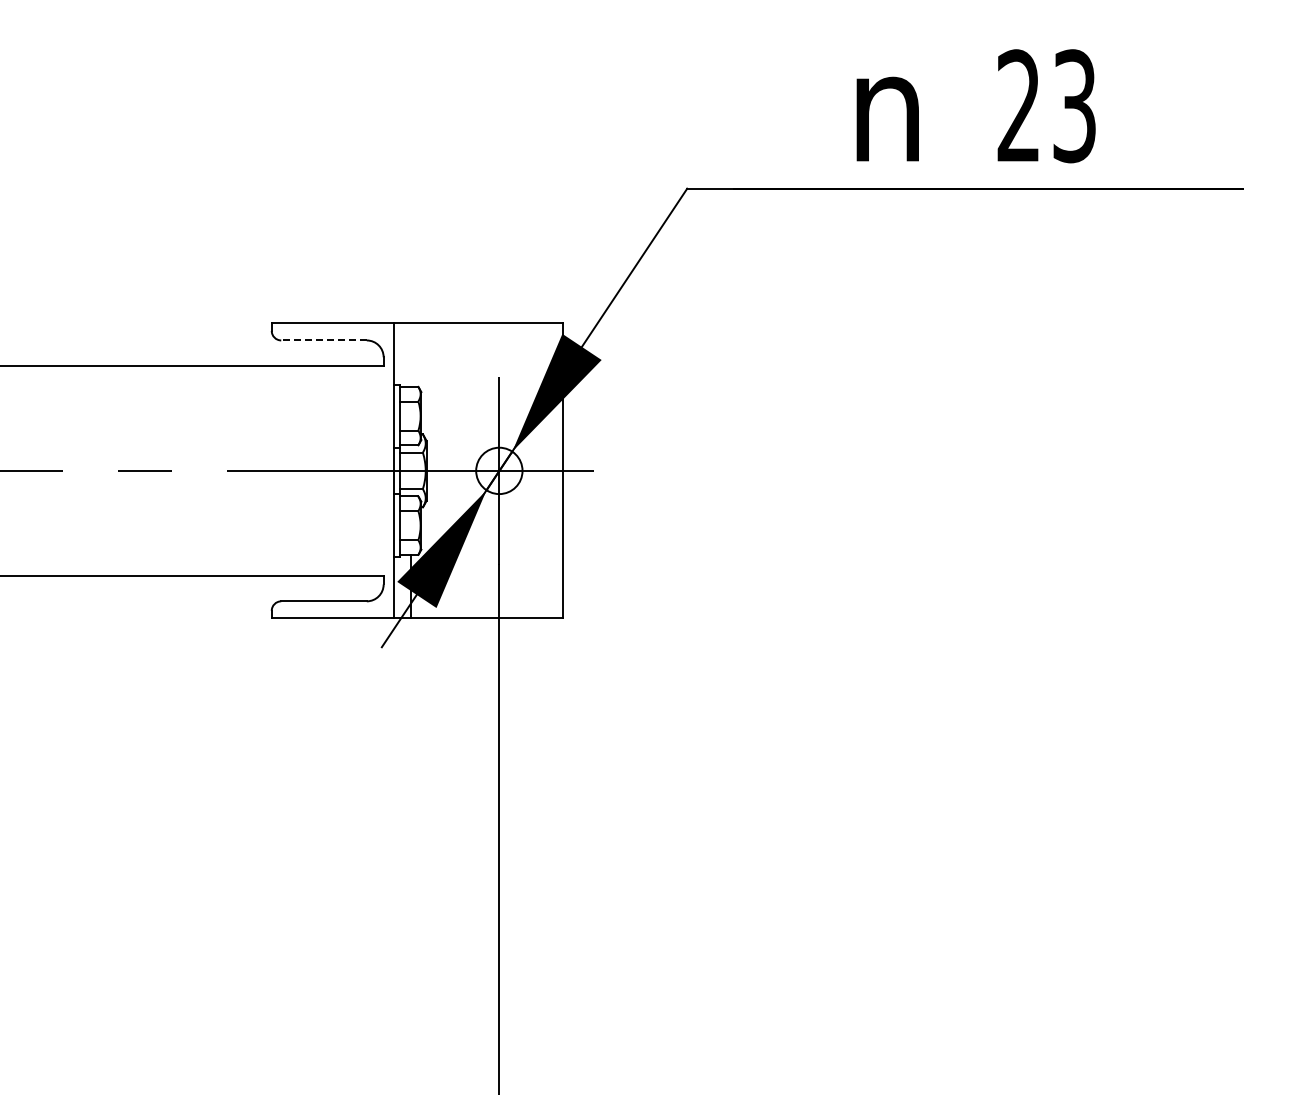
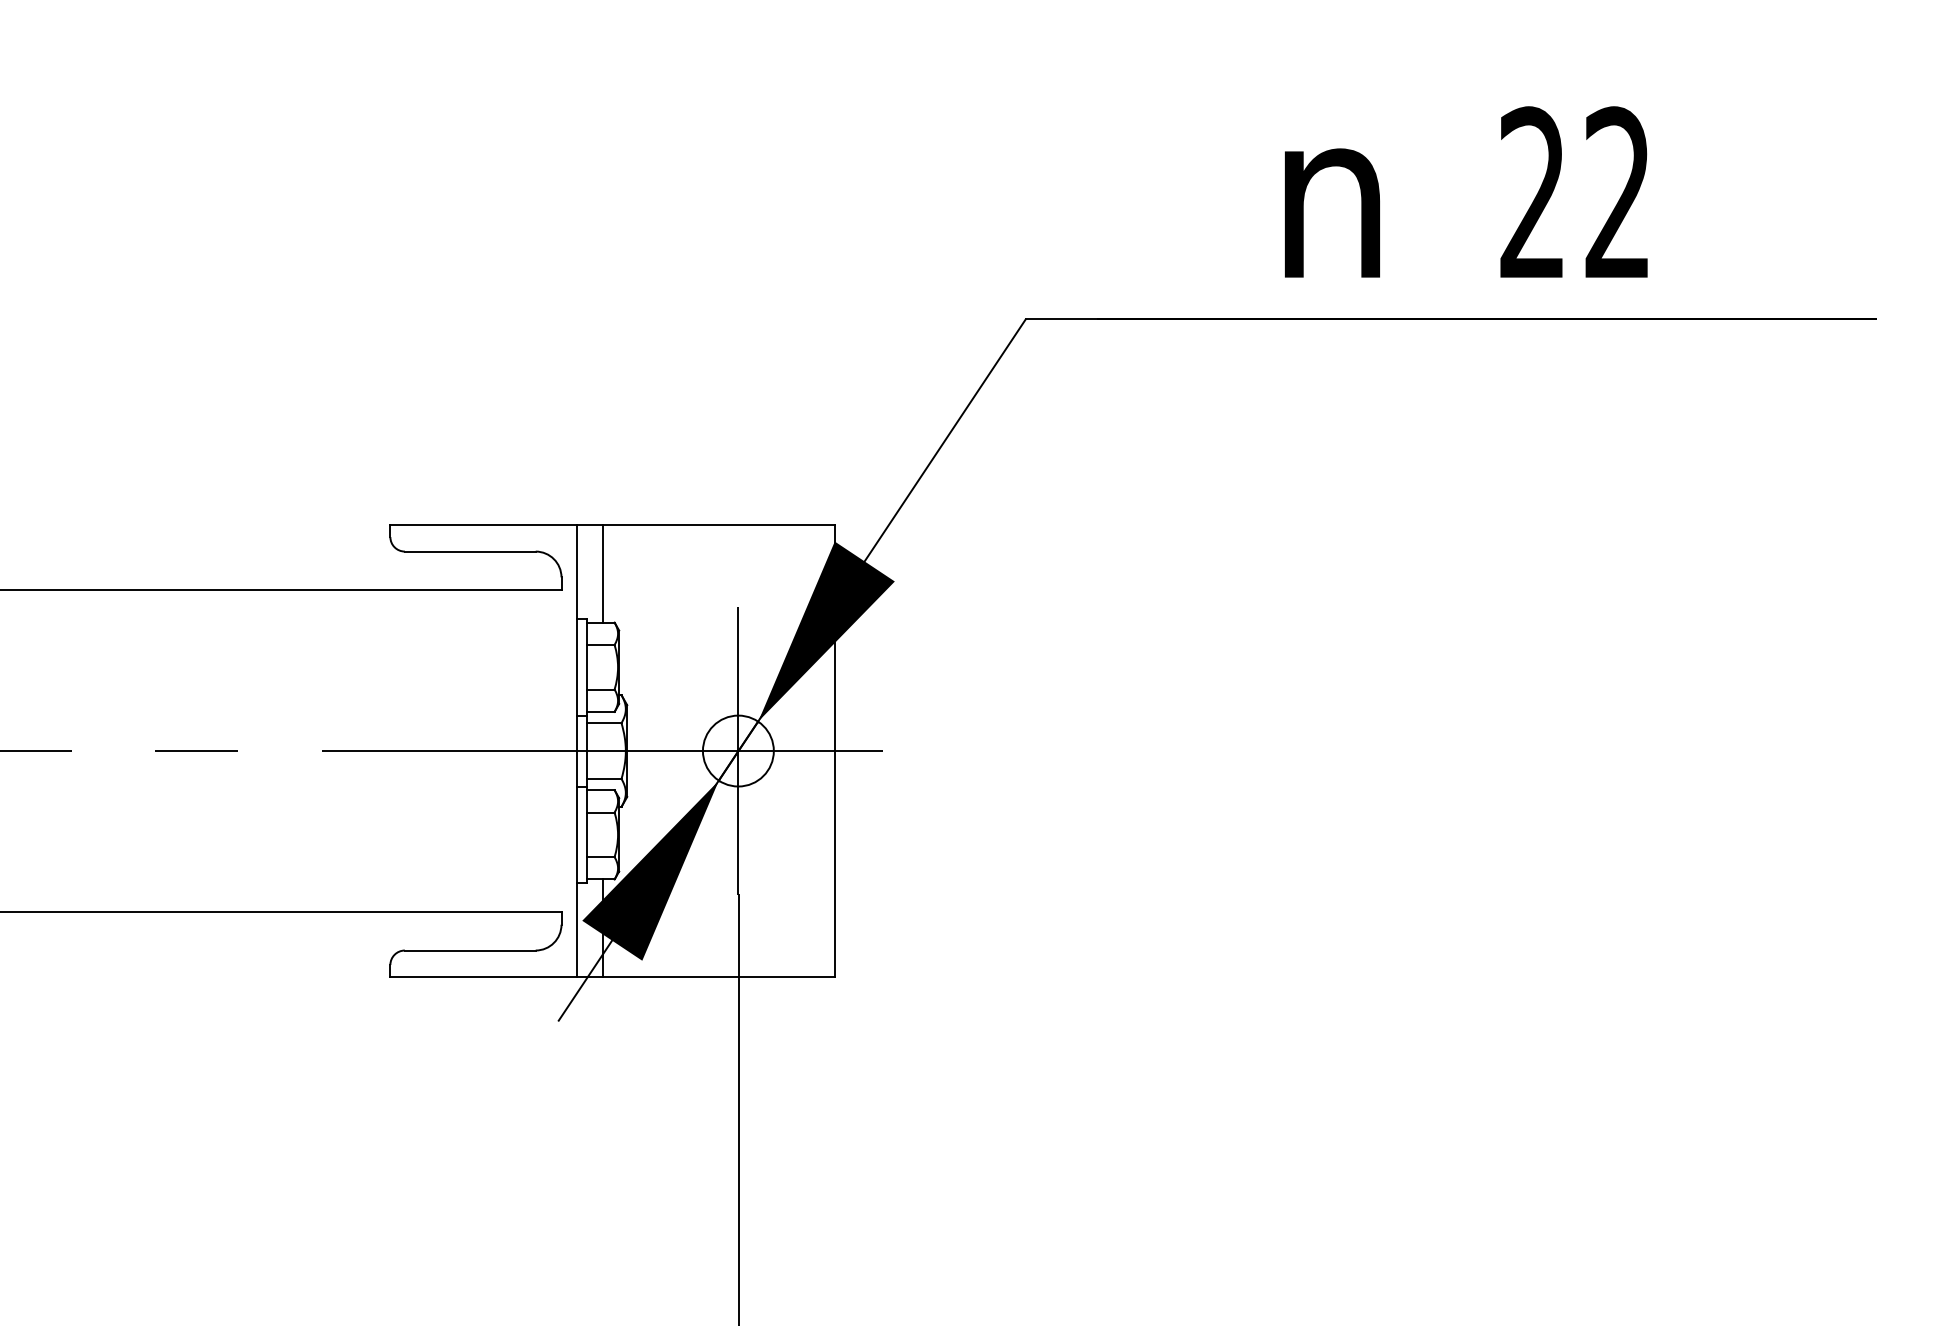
text: (1074, 106) -> (1617, 193), 23 -> 22
line: (324, 340) -> (471, 551), dashed -> solid
line: (410, 354) -> (602, 573), added

